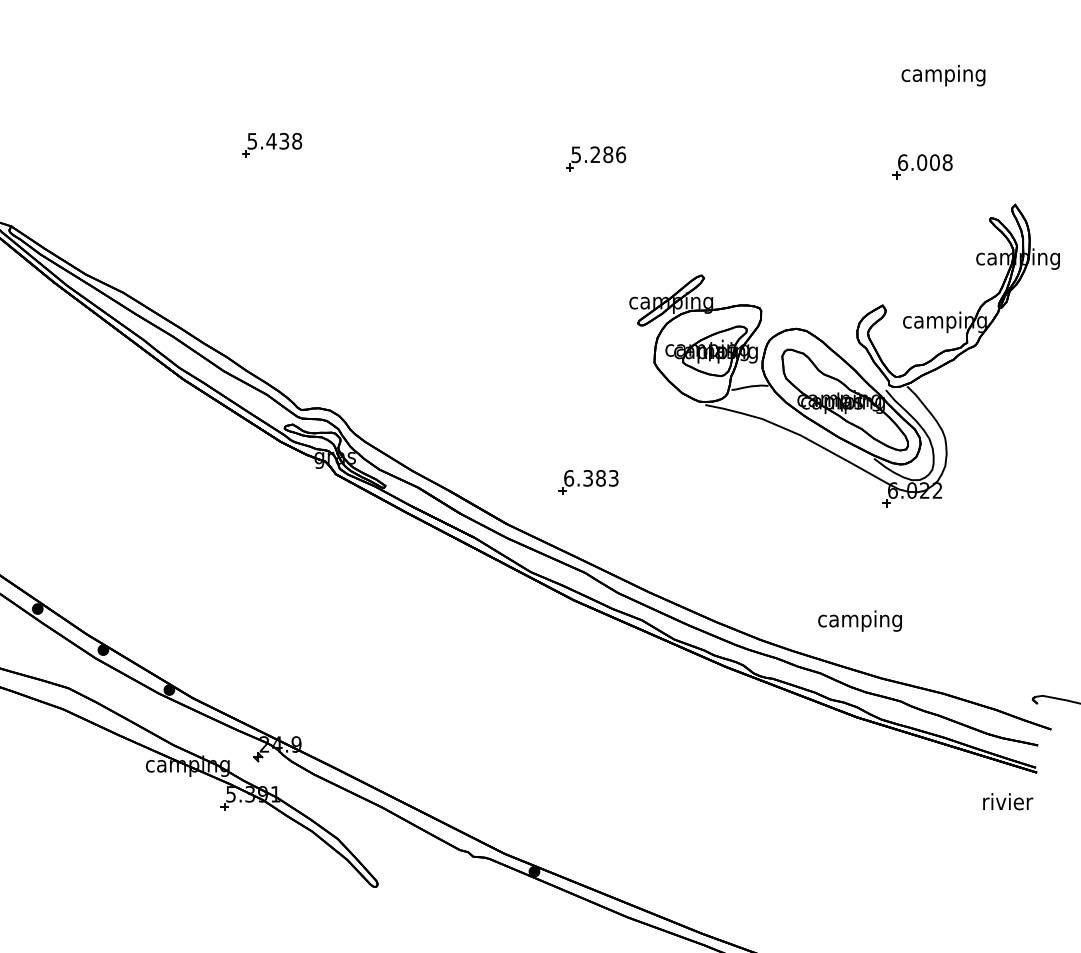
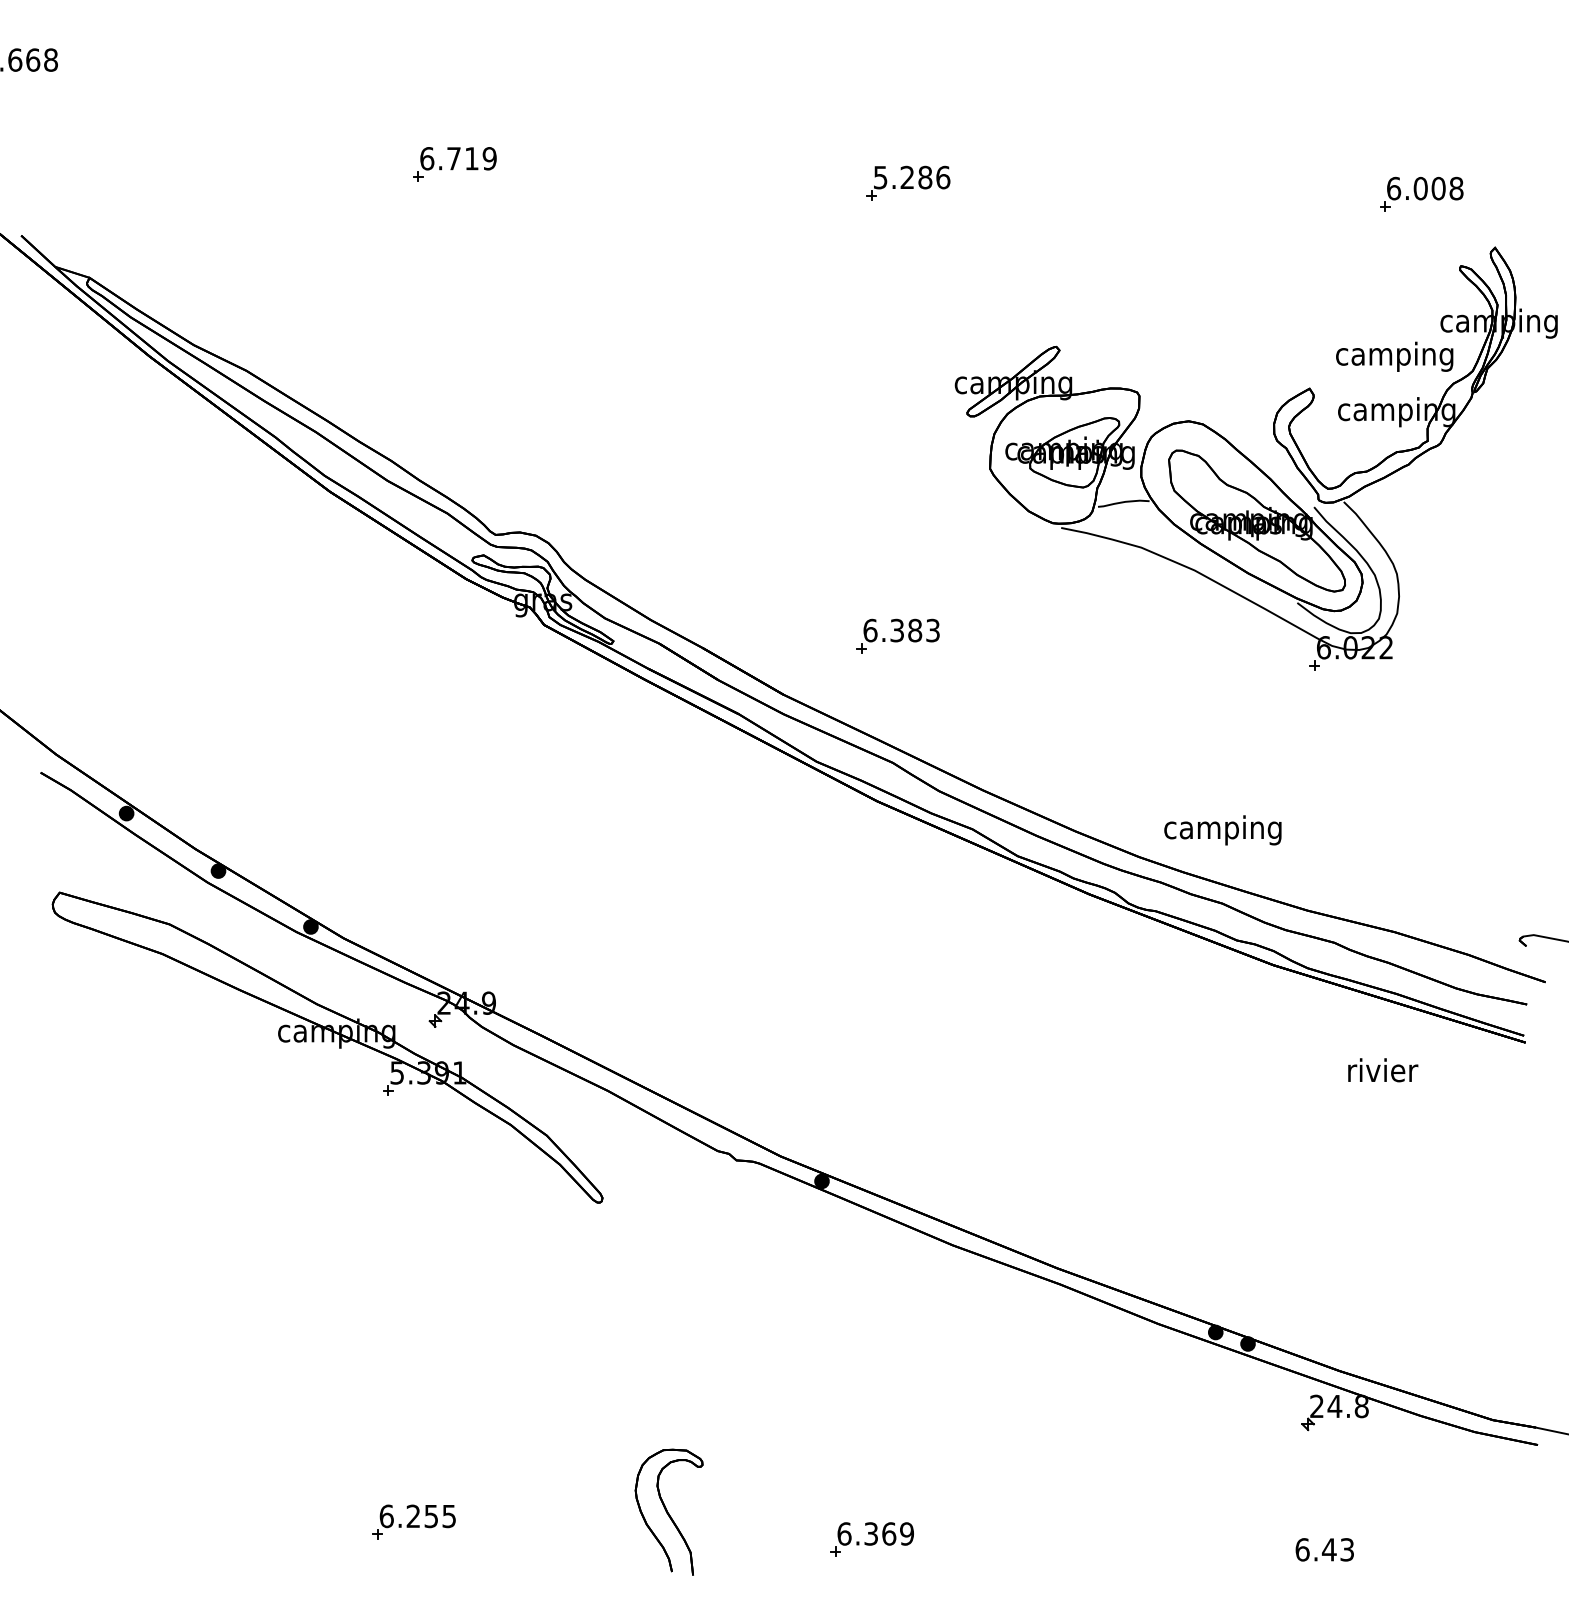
text: (943, 75) -> (1394, 356), moved
text: (274, 141) -> (458, 158), 5.438 -> 6.719
part: (922, 166) -> (1421, 193), moved
text: (859, 621) -> (1222, 830), moved
text: (1008, 801) -> (1383, 1070), moved

